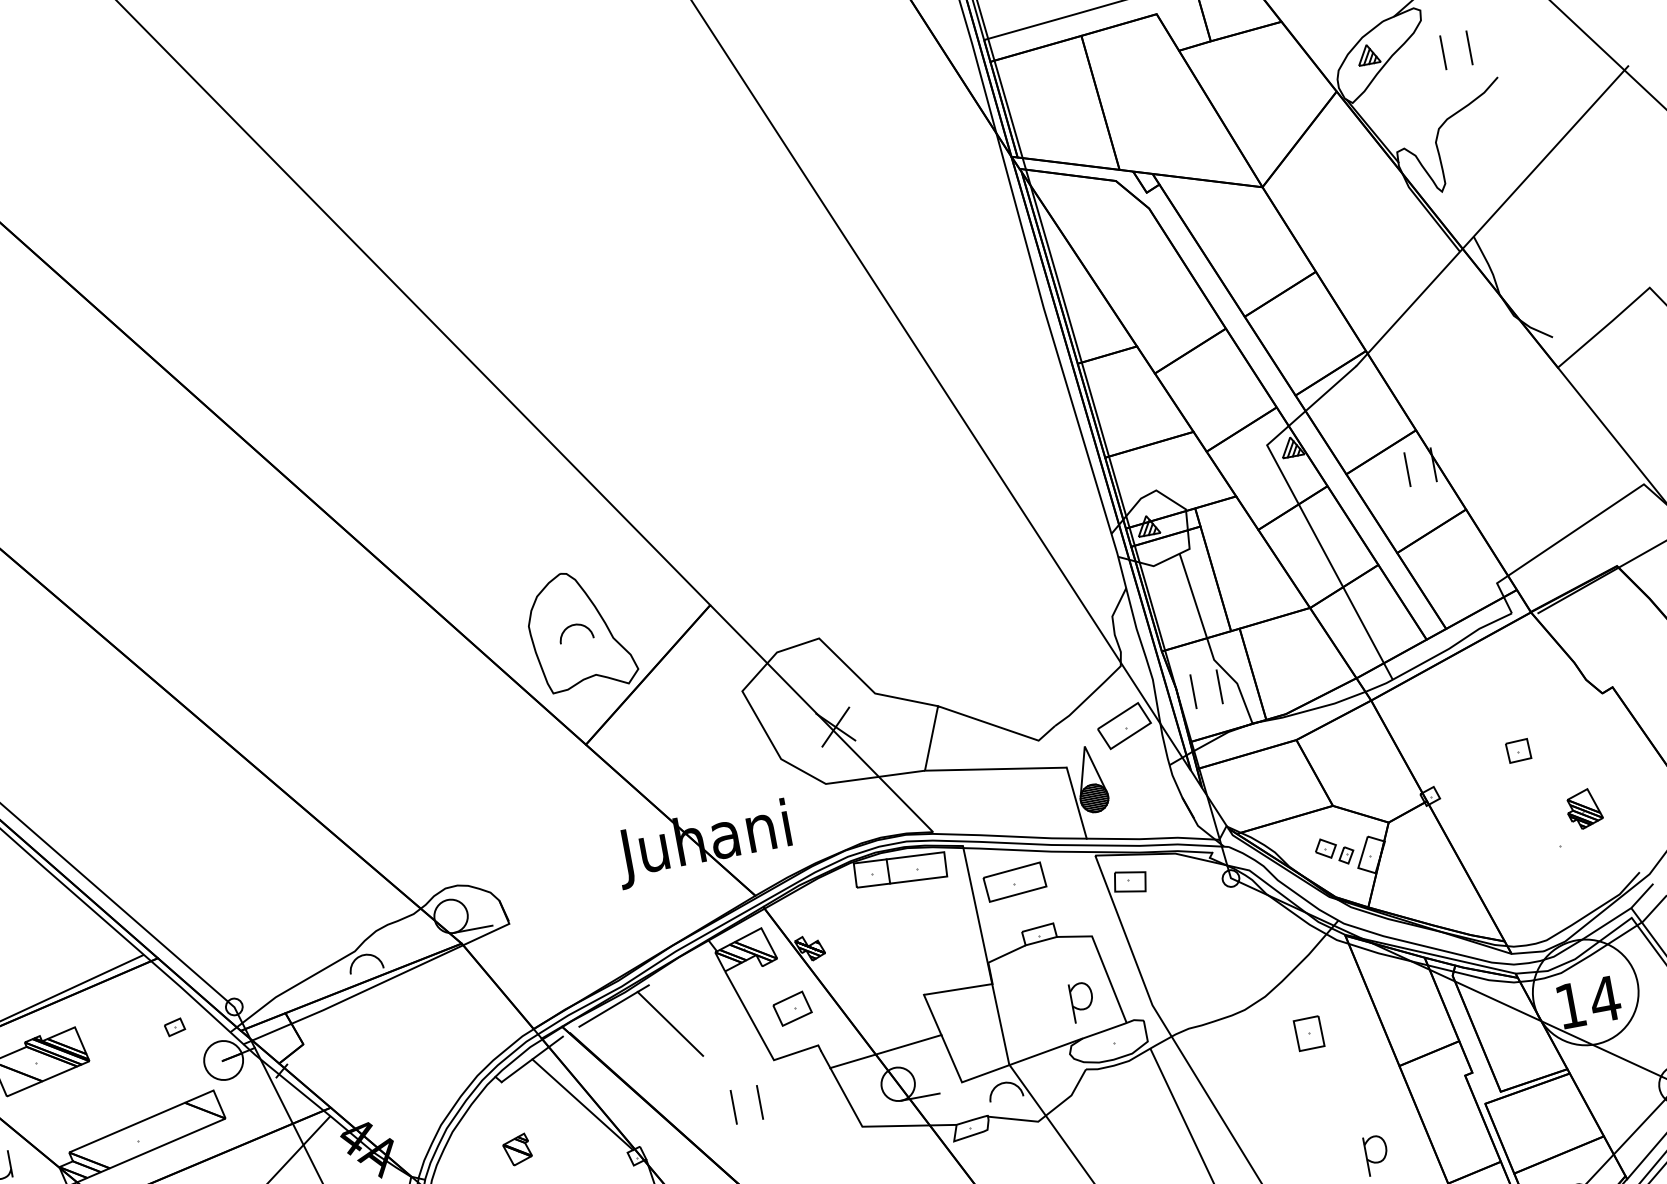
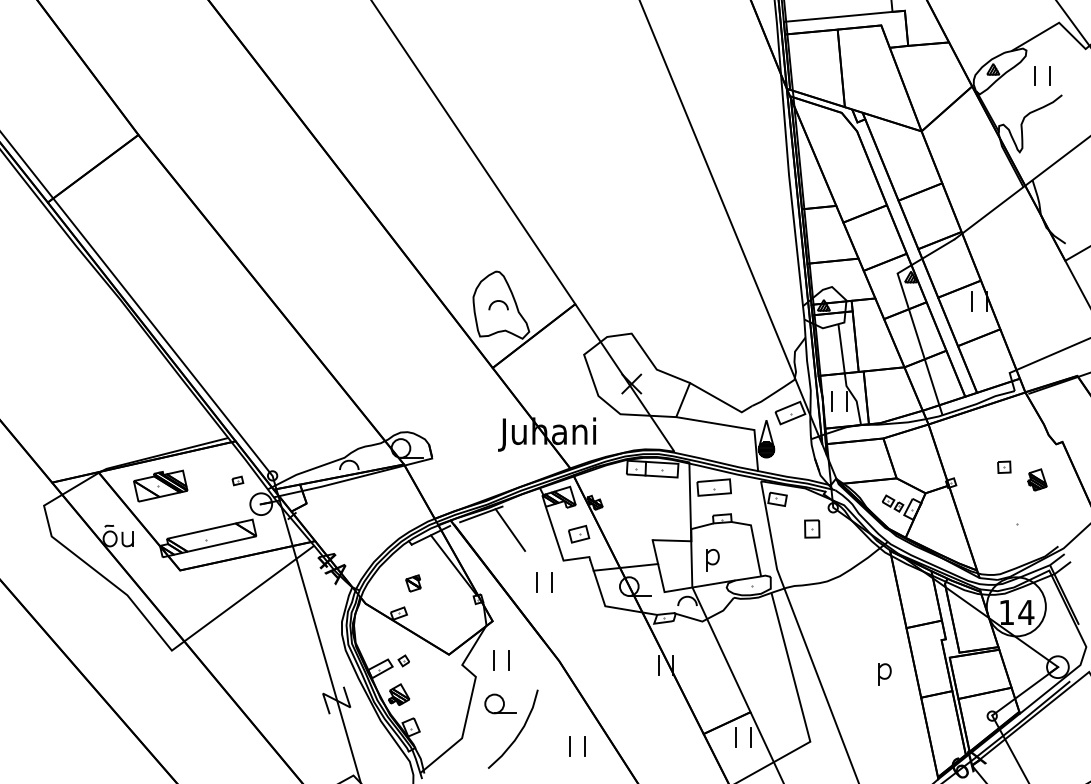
part: (1584, 808) -> (1037, 479), moved
part: (1081, 1002) -> (712, 560), moved
part: (1309, 1032) -> (812, 528), moved

